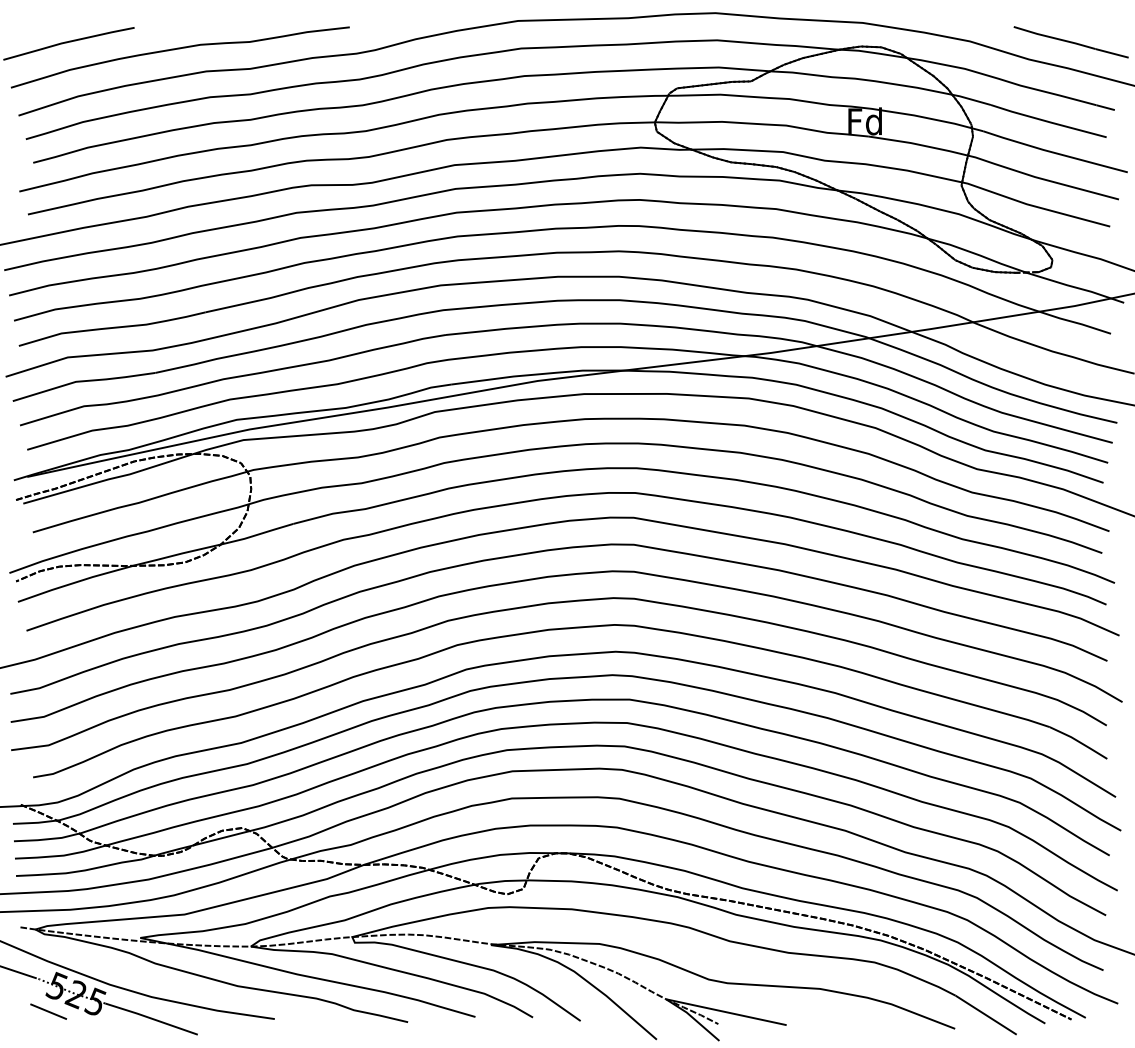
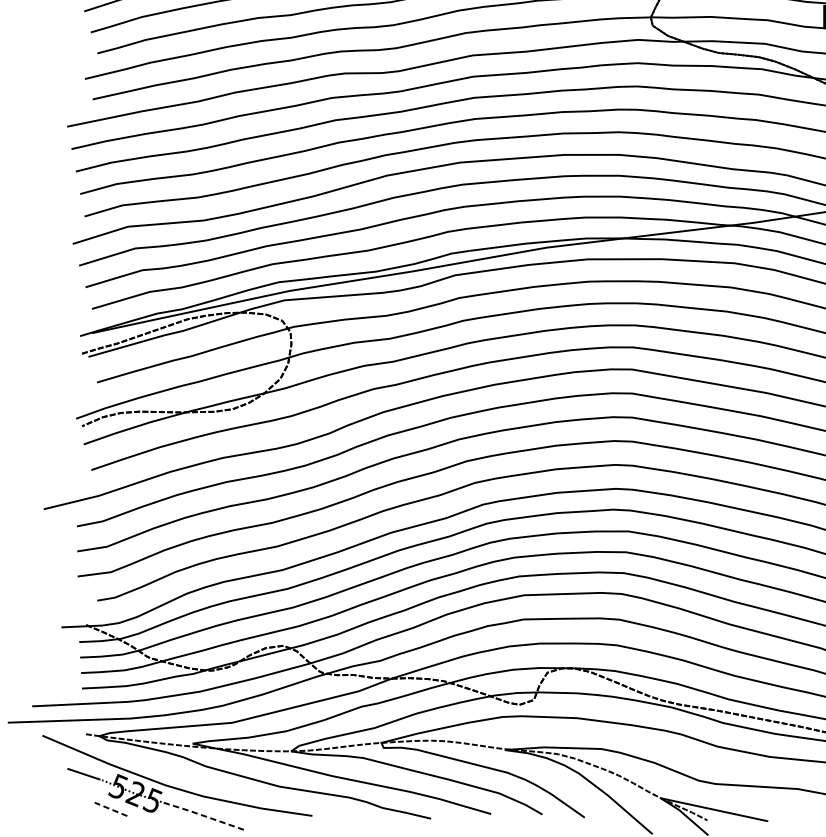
line: (48, 1011) -> (110, 809), solid -> dashed
line: (151, 1018) -> (202, 815), solid -> dashed

